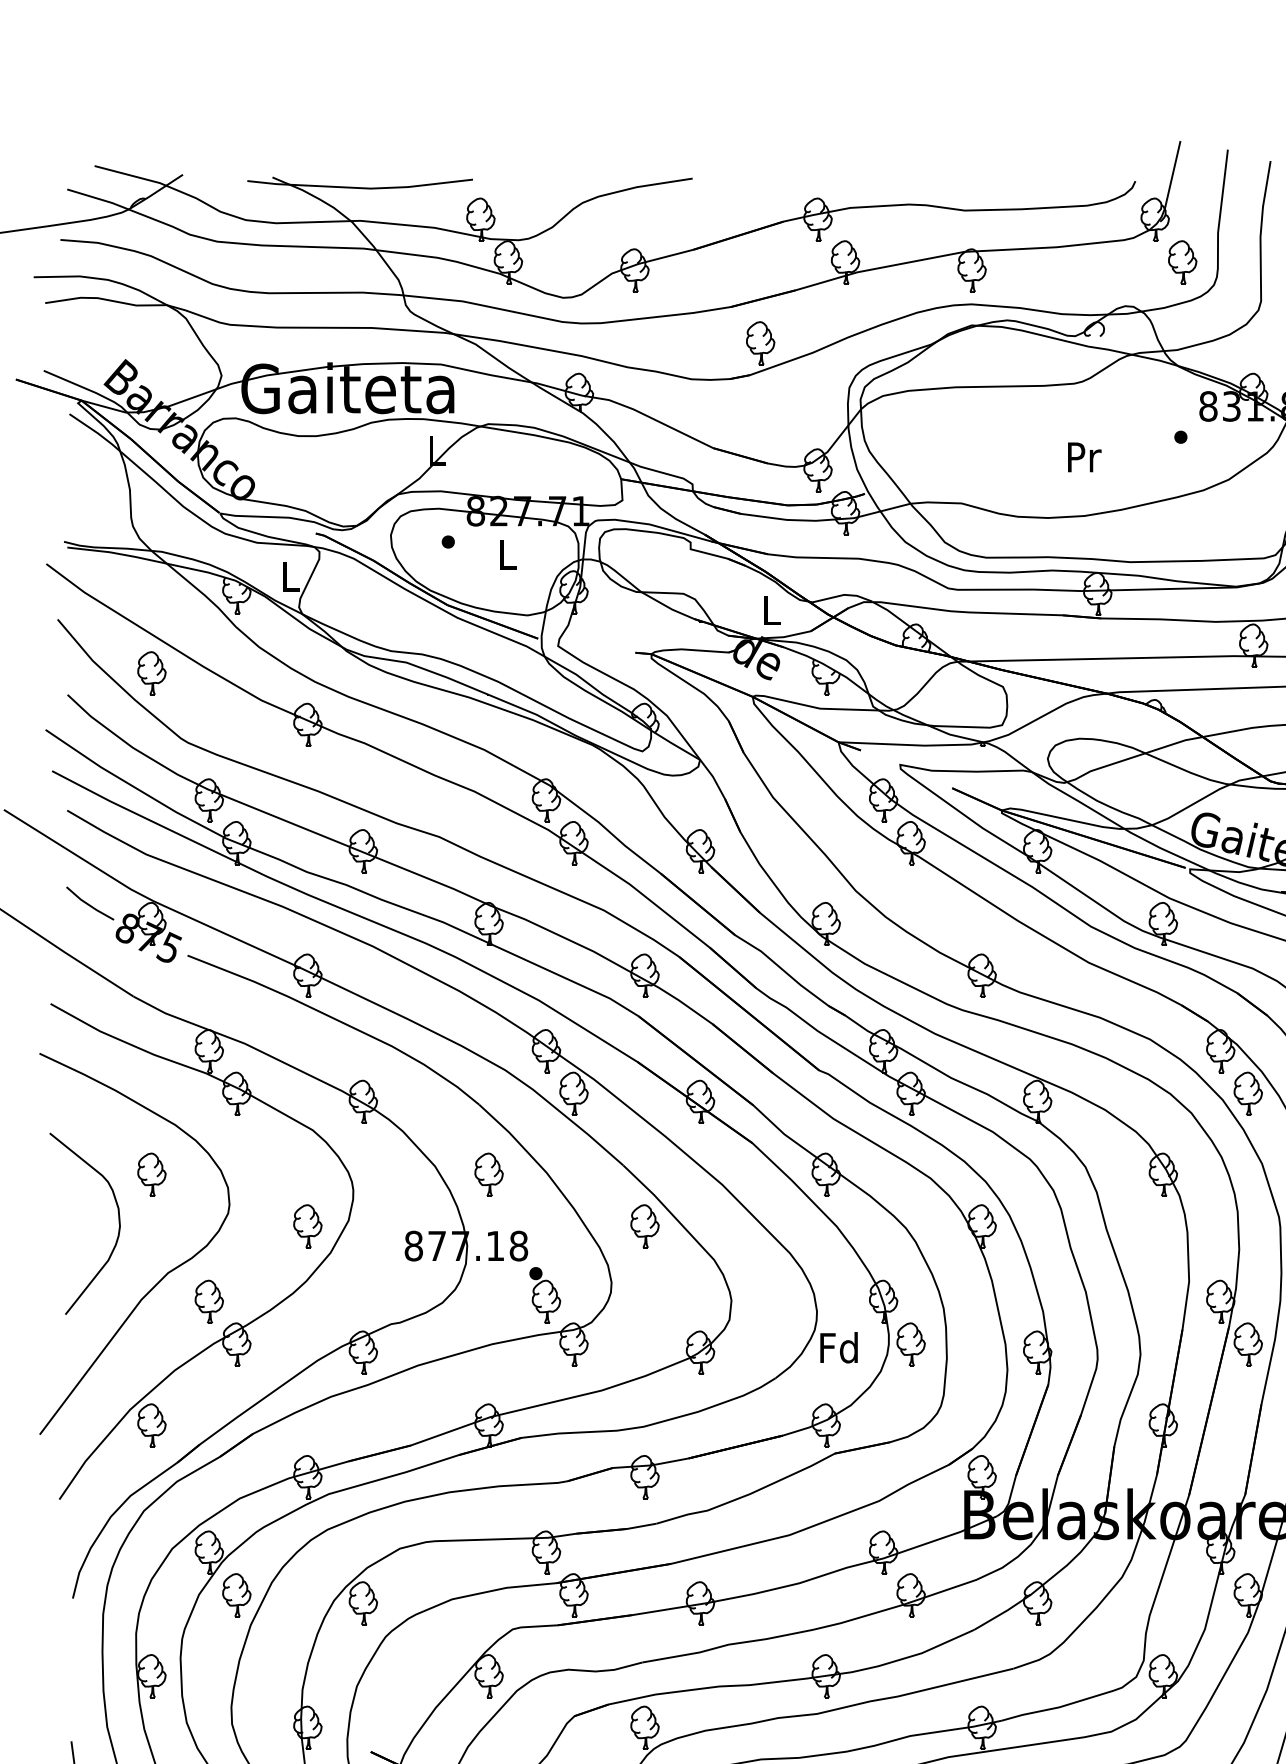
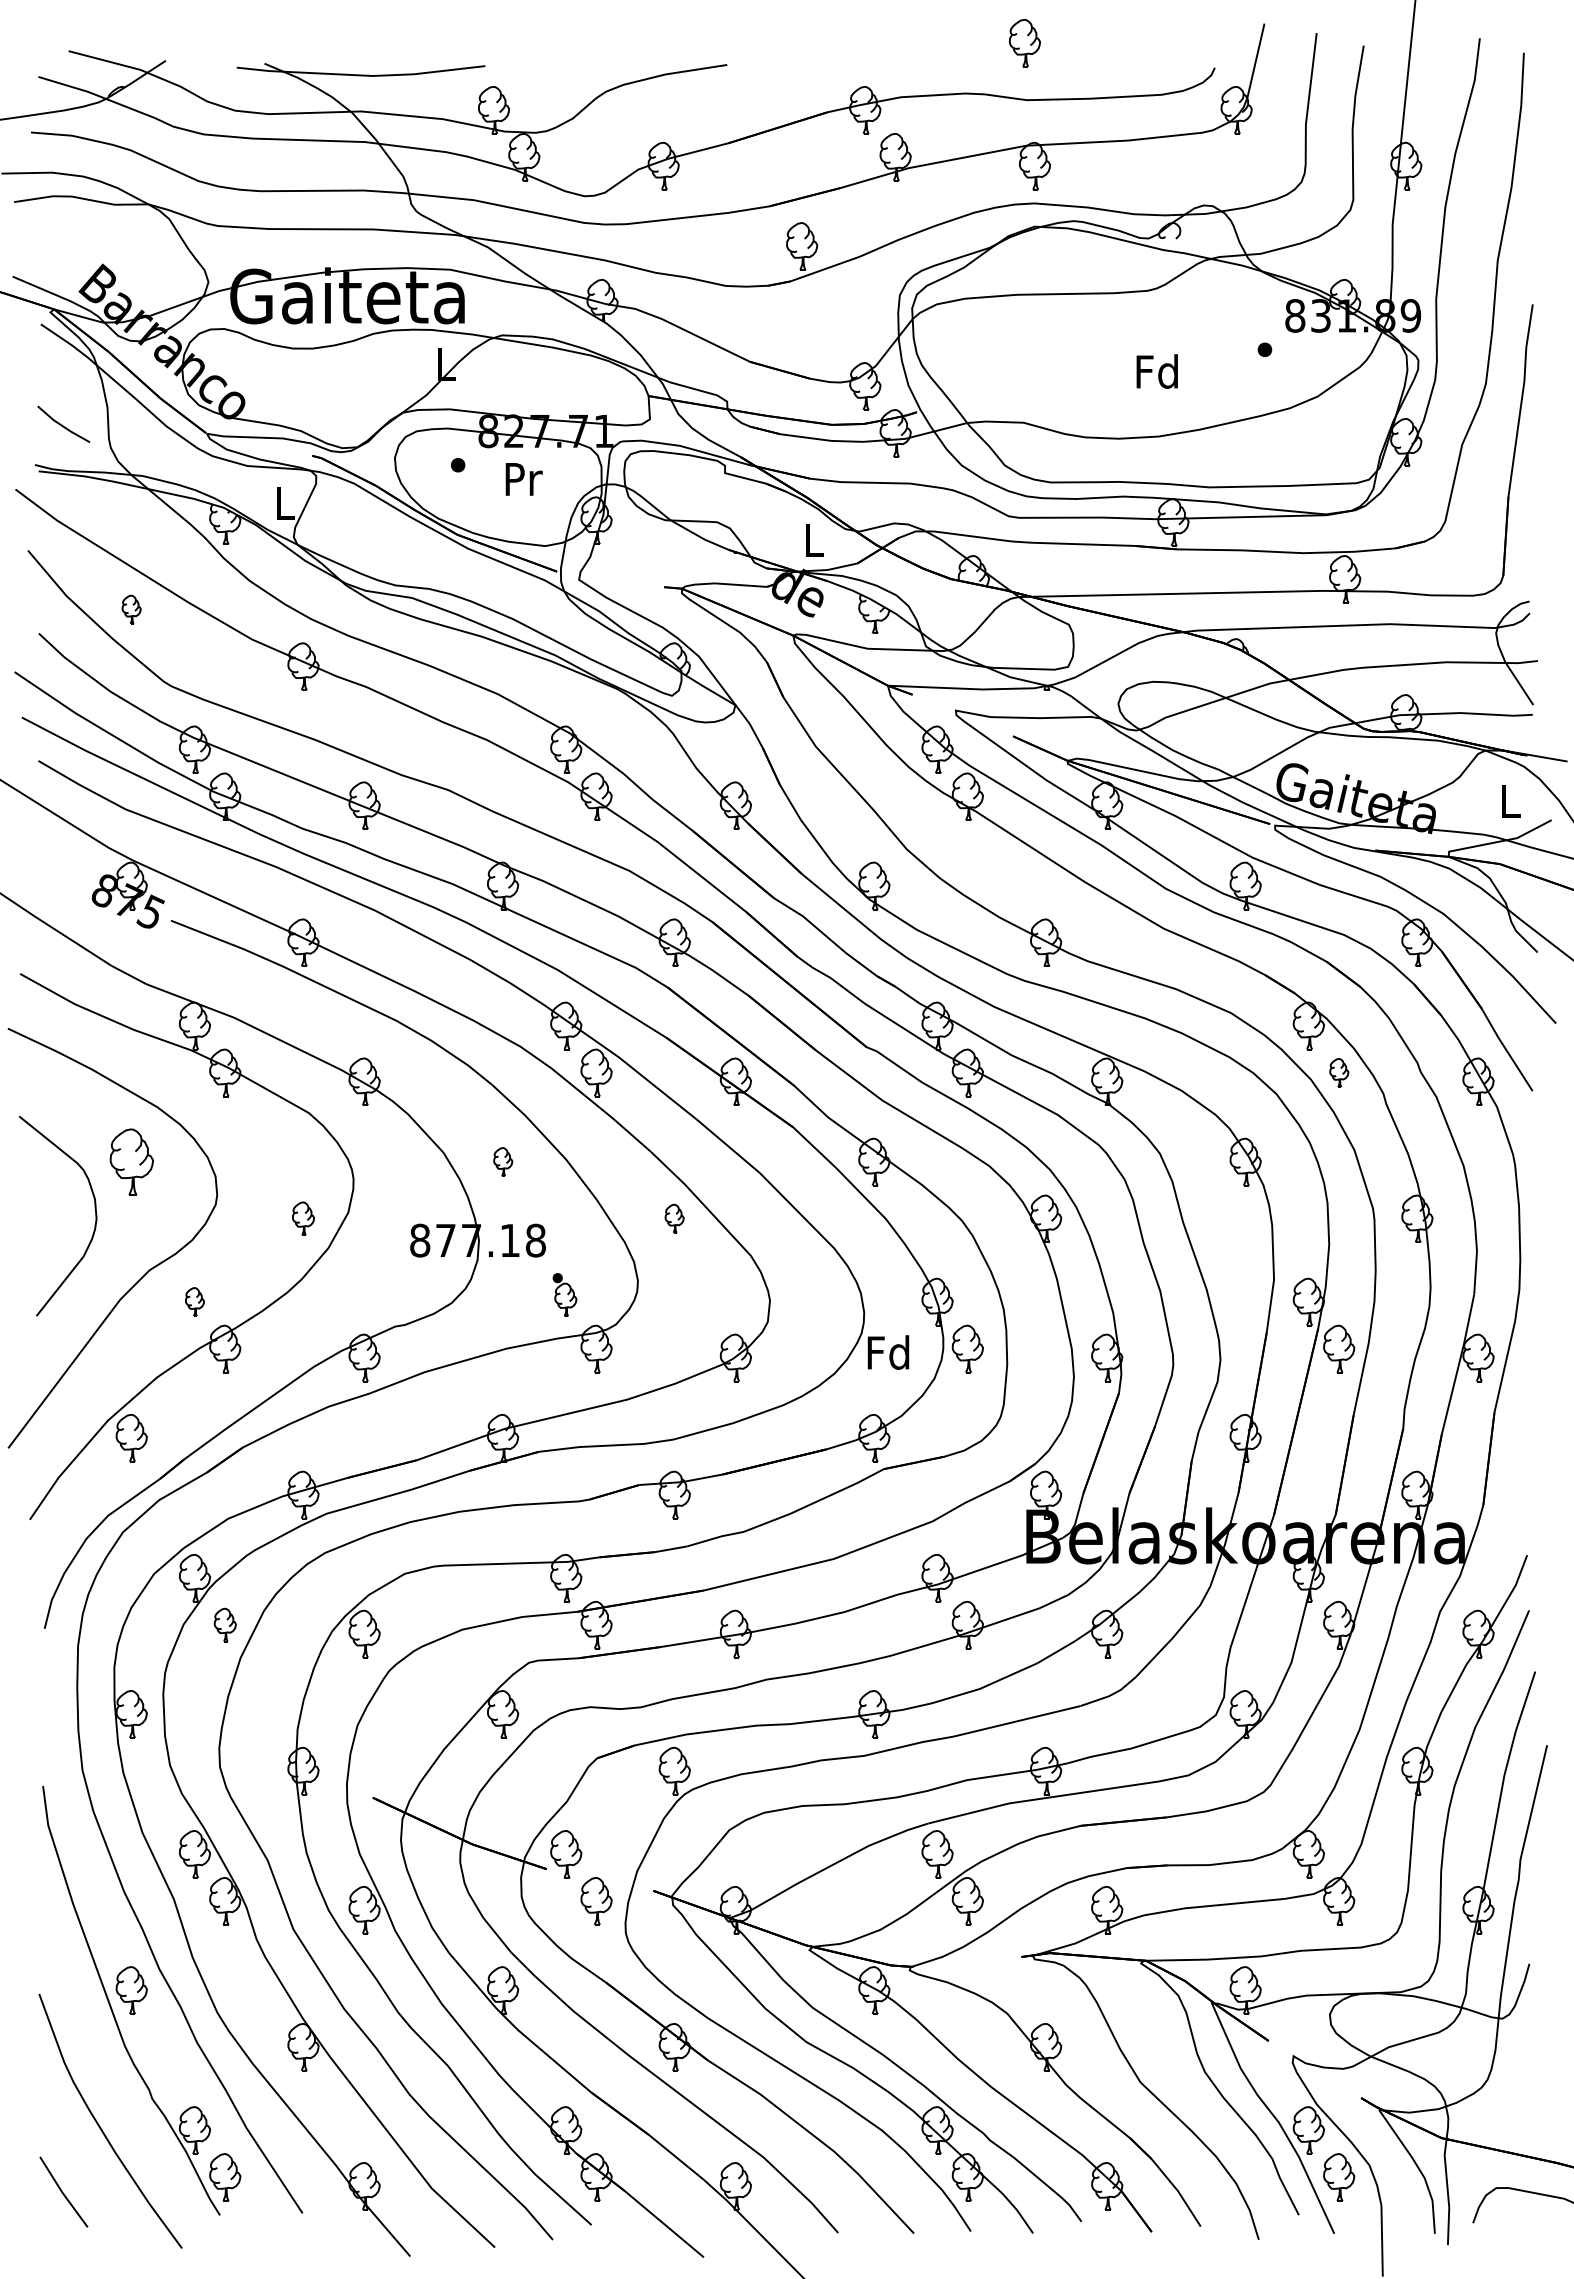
part: (1182, 262) -> (1024, 43), moved
text: (1082, 456) -> (1156, 371), Pr -> Fd
text: (507, 555) -> (523, 479), L -> Pr
part: (151, 673) -> (131, 609), size x0.6
line: (89, 903) -> (62, 424), moved
part: (1248, 1093) -> (1339, 1072), size x0.6
part: (151, 1174) -> (131, 1161), size x1.4
part: (489, 1174) -> (503, 1161), size x0.6
part: (307, 1226) -> (303, 1218), size x0.7
part: (644, 1226) -> (674, 1218), size x0.6
part: (544, 1295) -> (564, 1294), size x0.7
part: (208, 1301) -> (194, 1301), size x0.6
part: (237, 1594) -> (225, 1624), size x0.7

